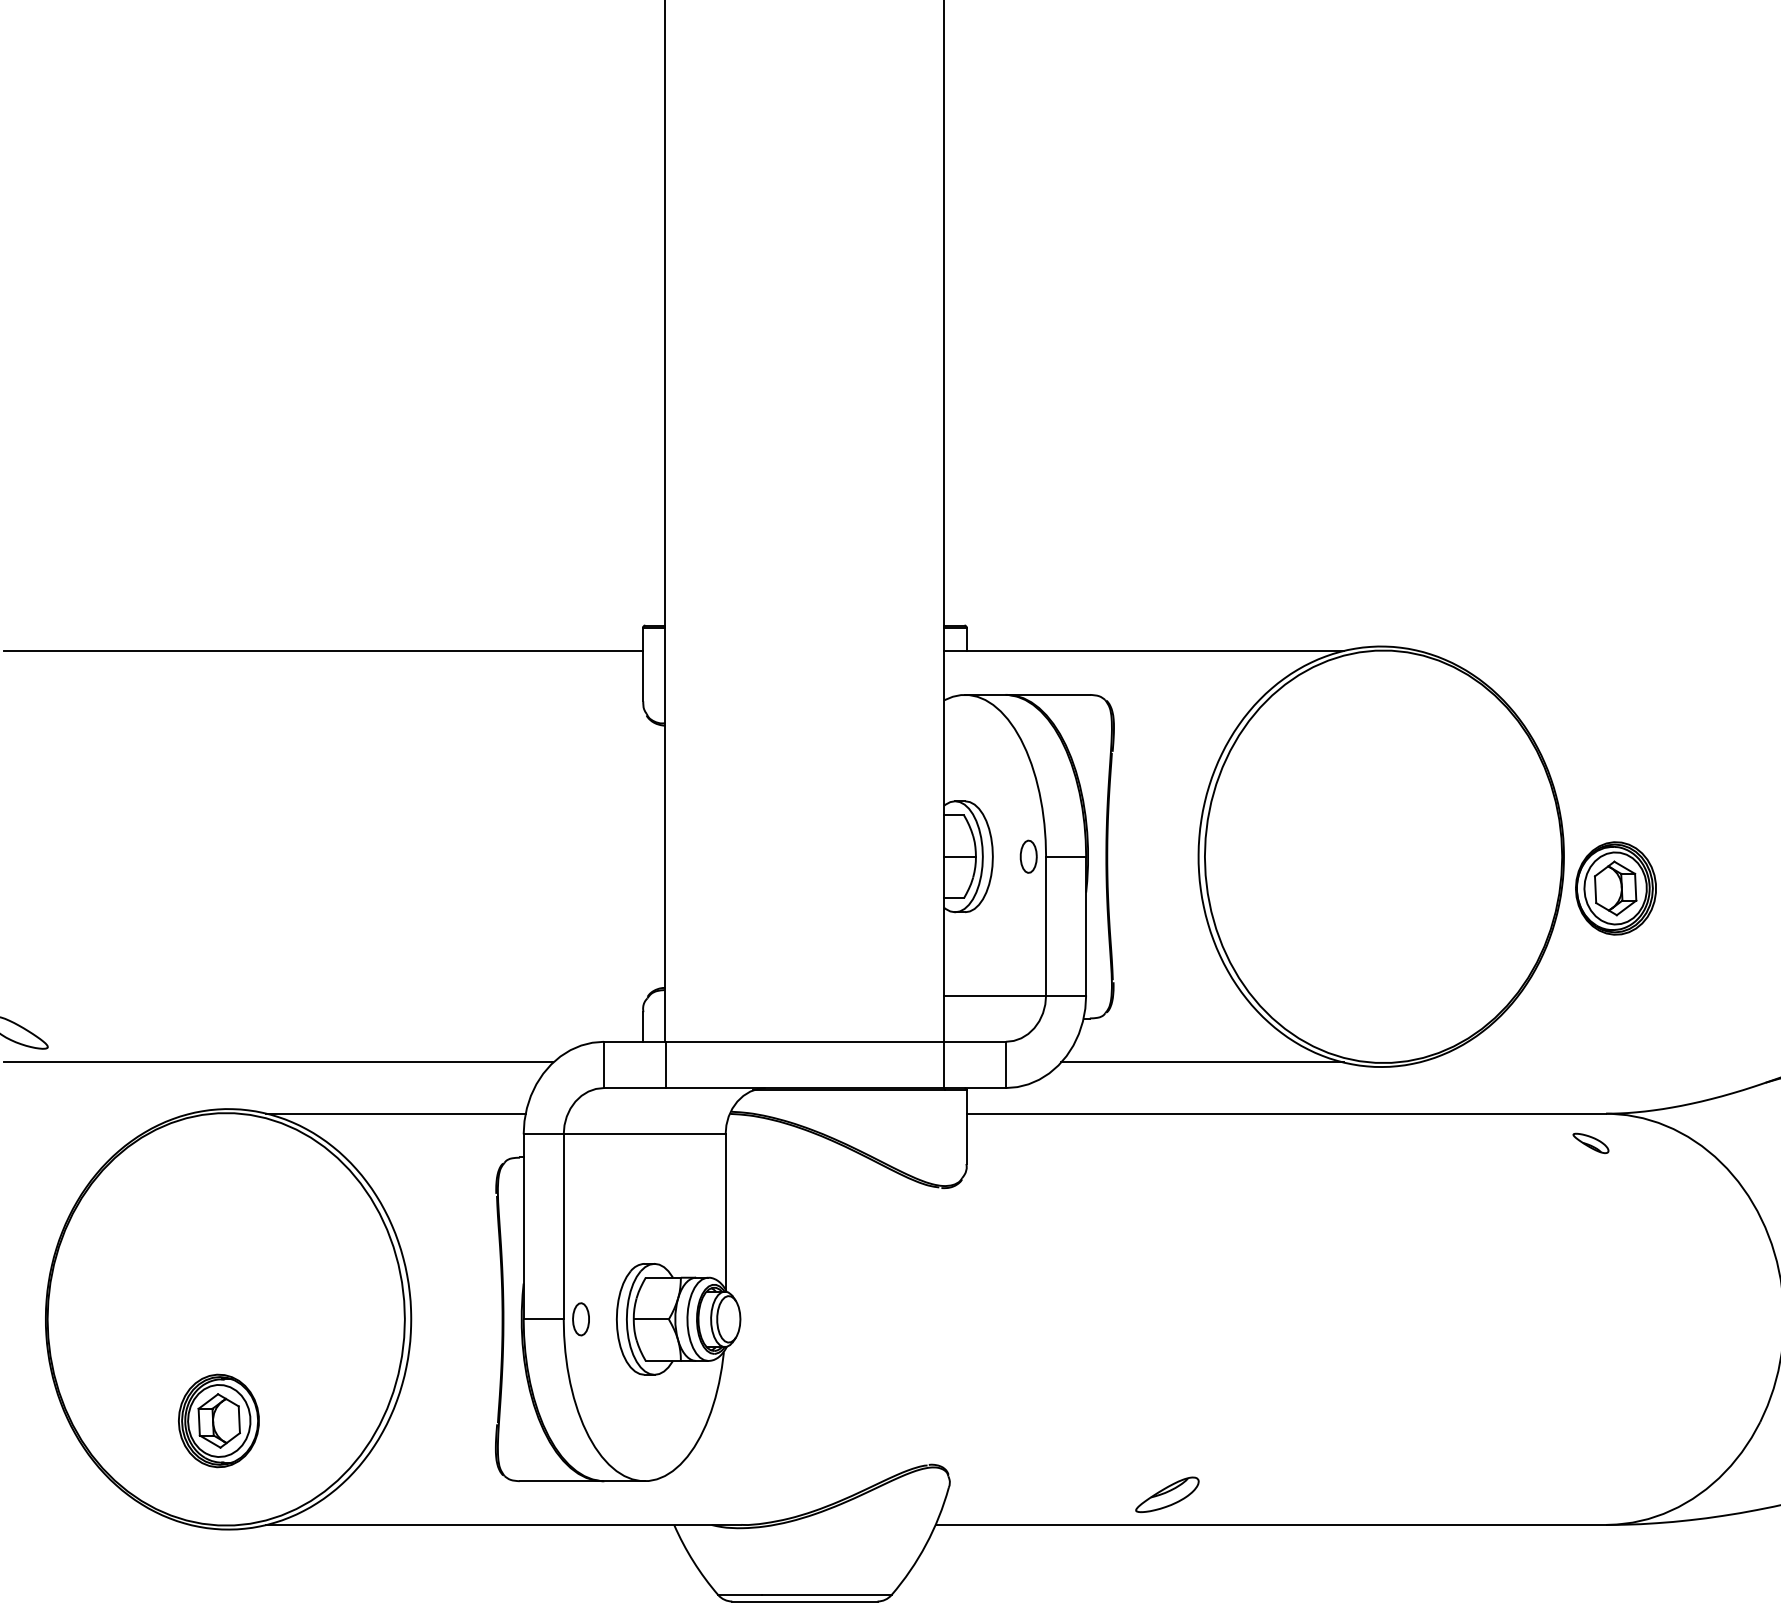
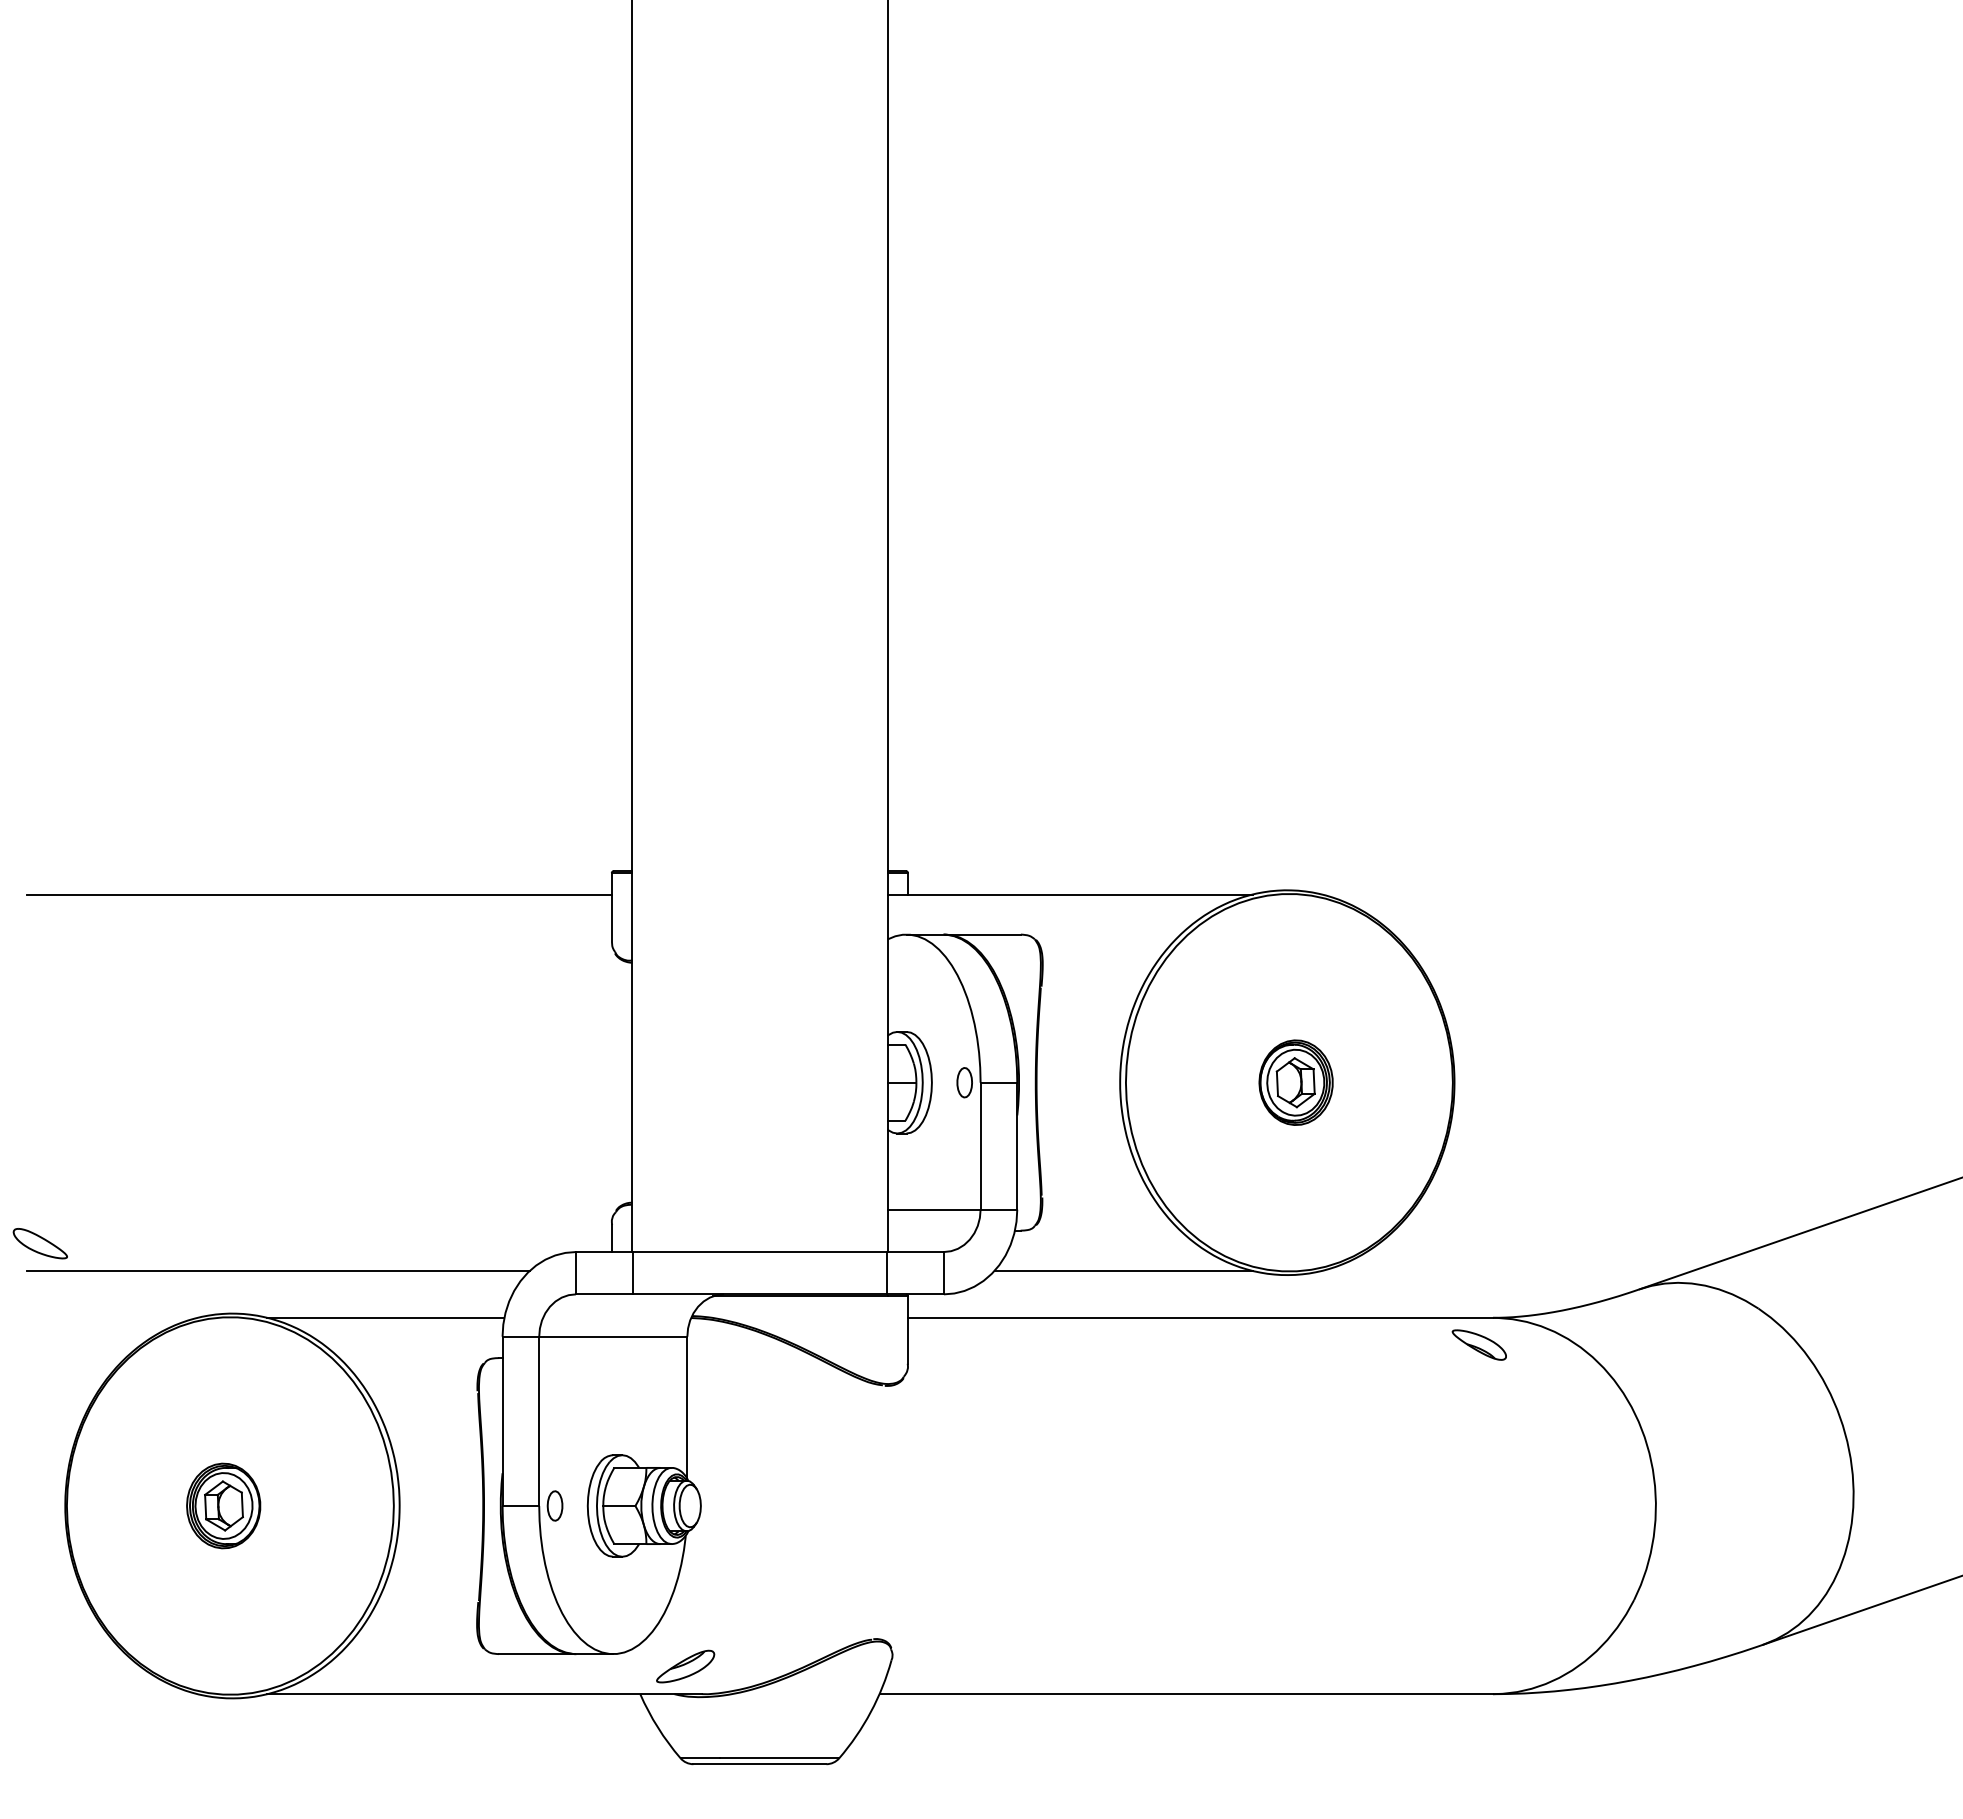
part: (1615, 888) -> (1295, 1082), moved
part: (1590, 1142) -> (1478, 1344), size x1.67
part: (218, 1420) -> (223, 1505), moved
part: (1167, 1494) -> (685, 1666), moved

